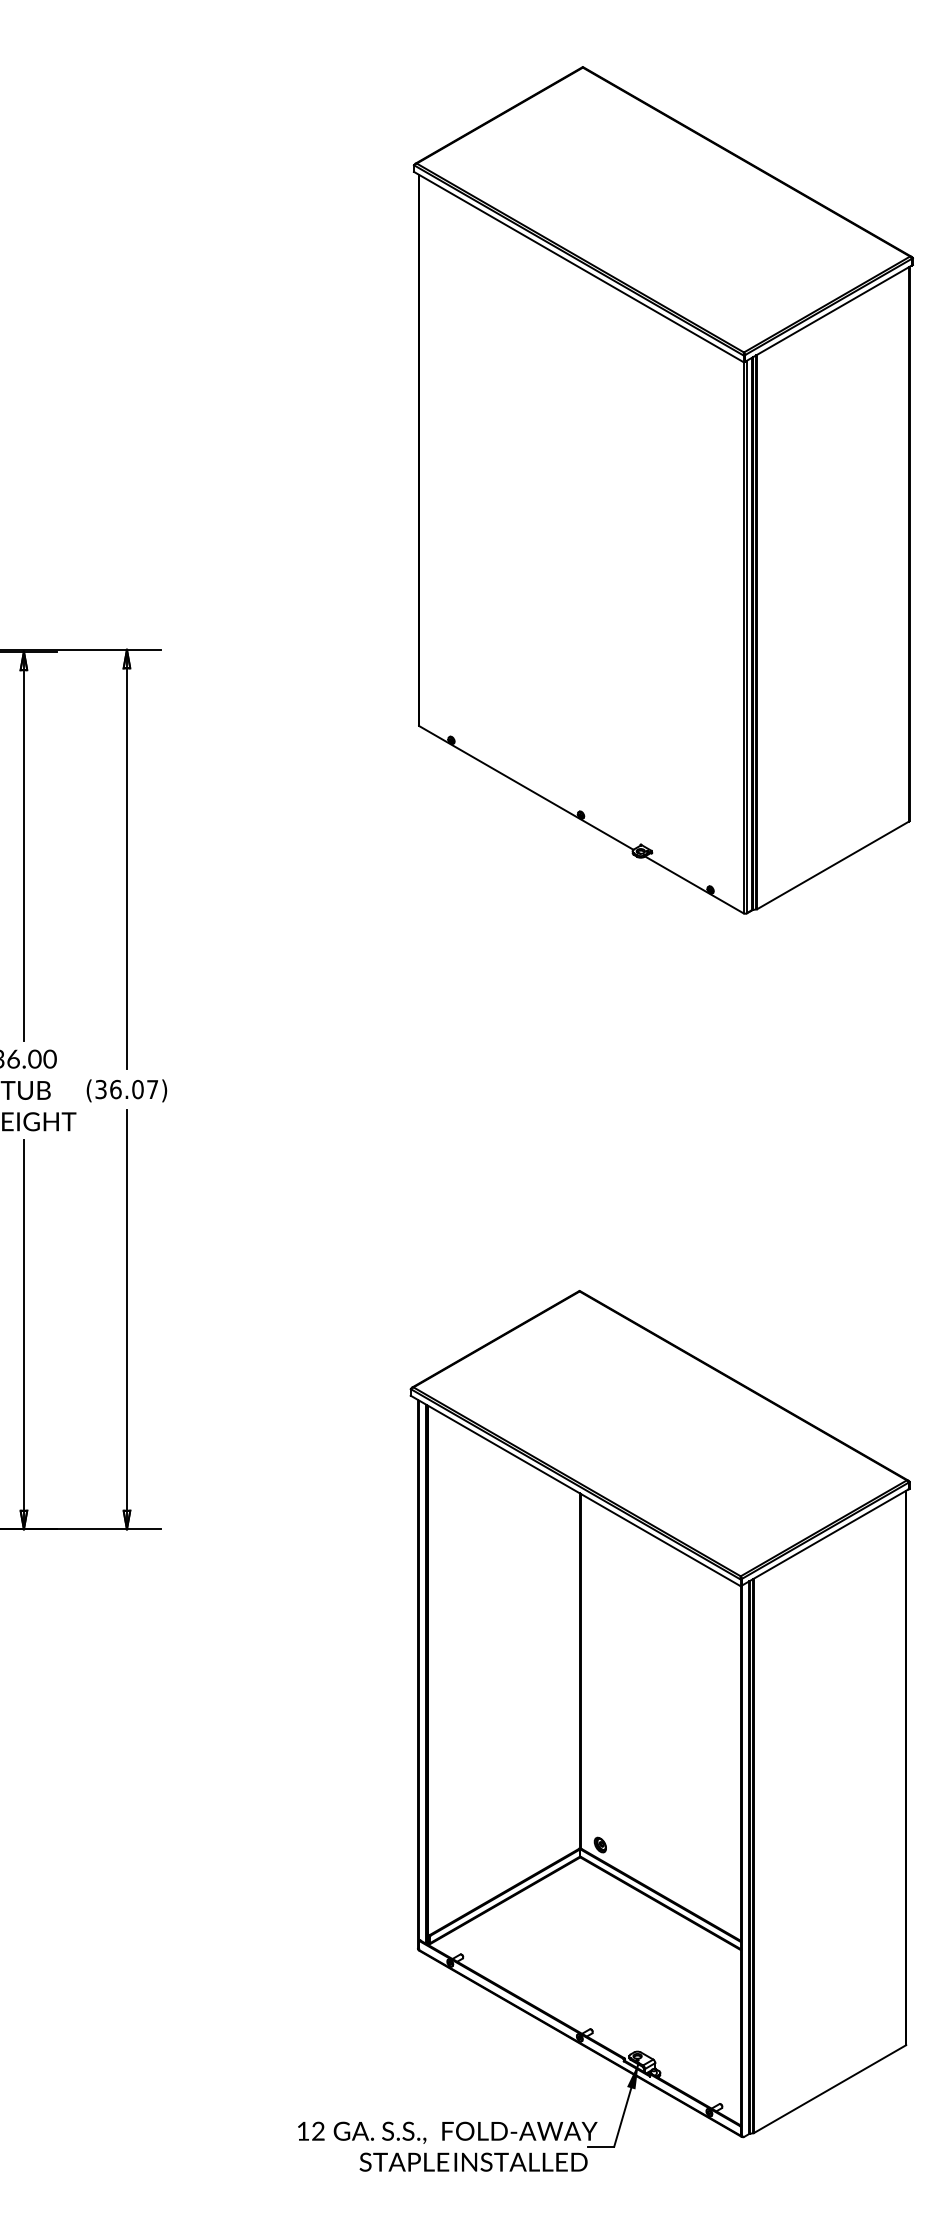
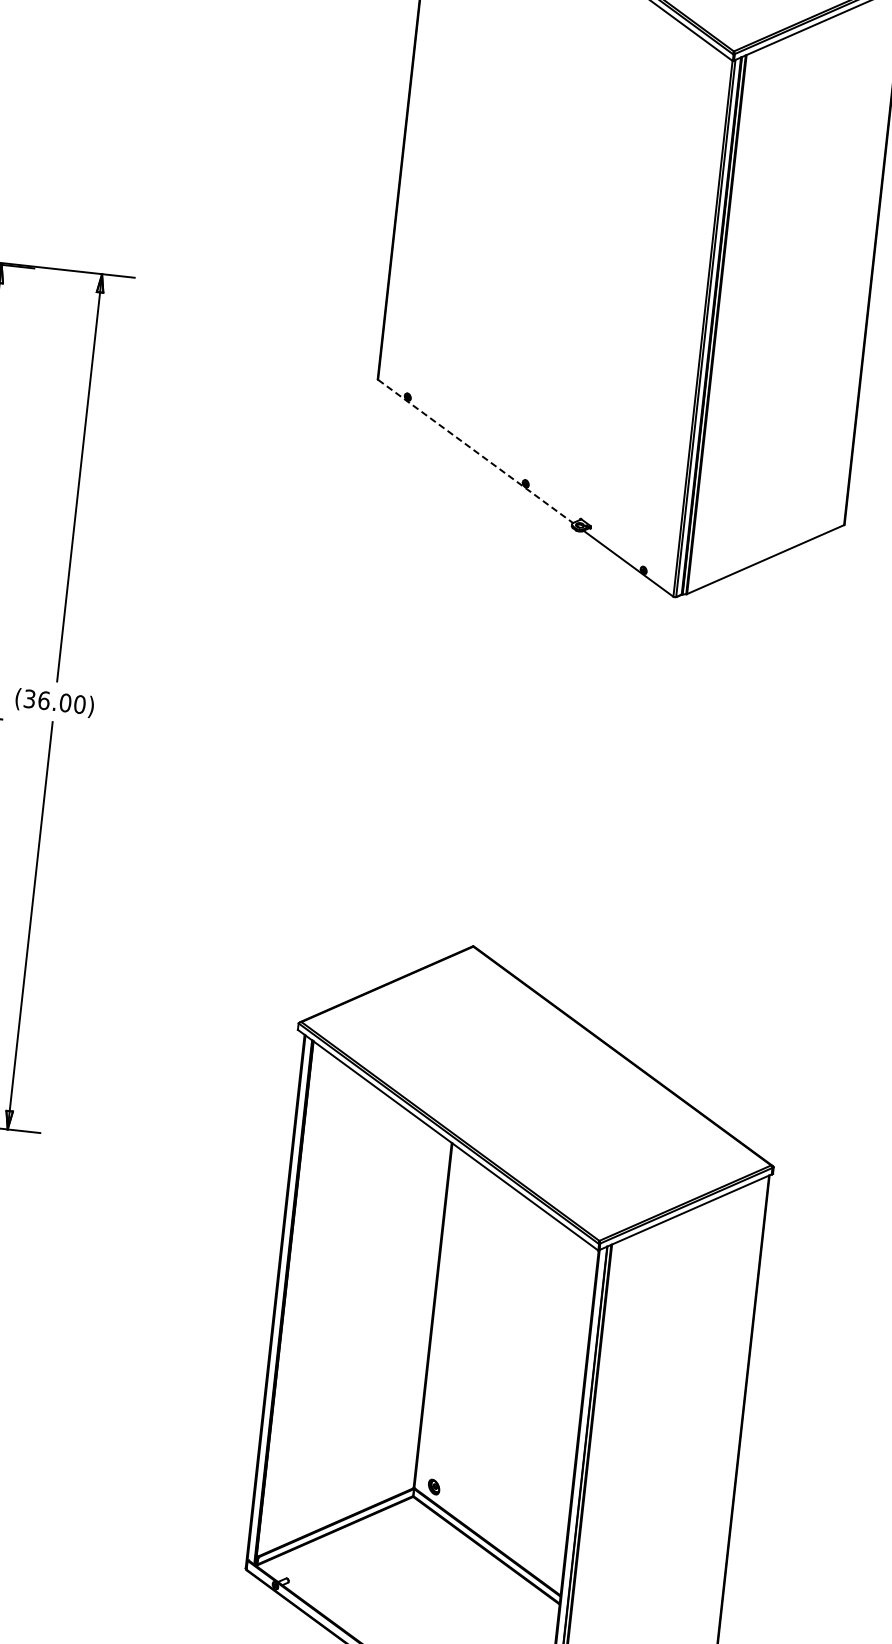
line: (526, 787) -> (475, 451), solid -> dashed
text: (152, 1089) -> (79, 704), (36.07) -> (36.00)

